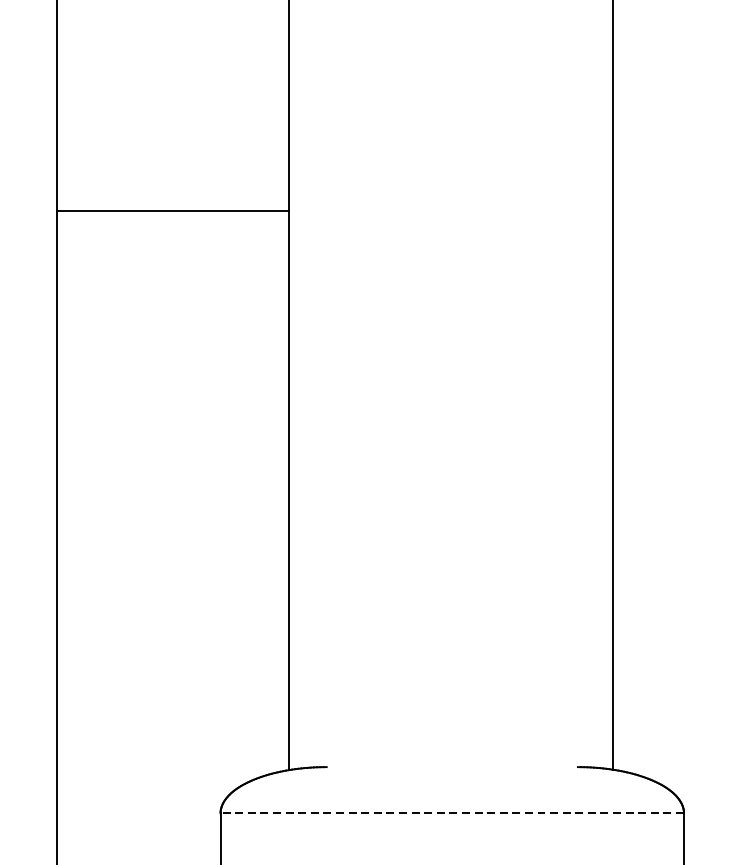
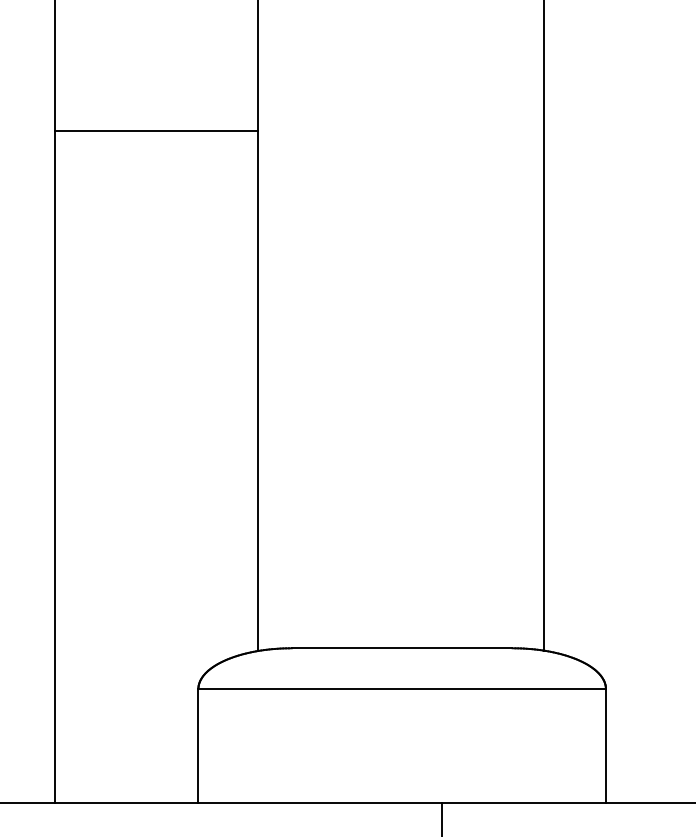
line: (172, 211) -> (156, 130), moved
line: (451, 767) -> (401, 648), added
line: (452, 813) -> (402, 689), dashed -> solid

